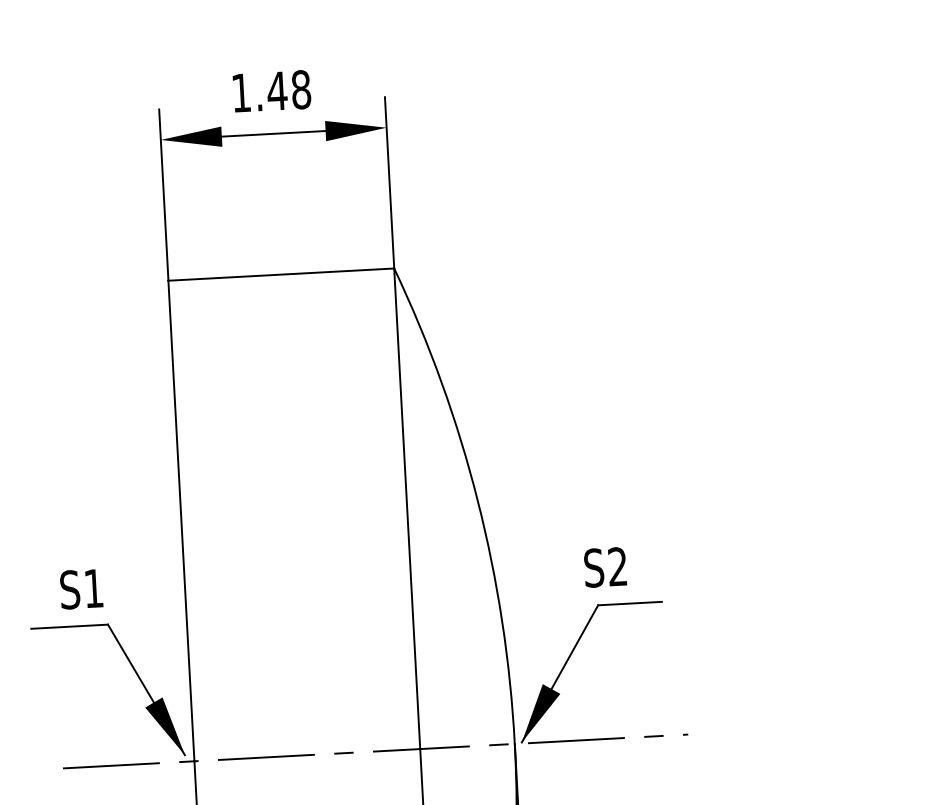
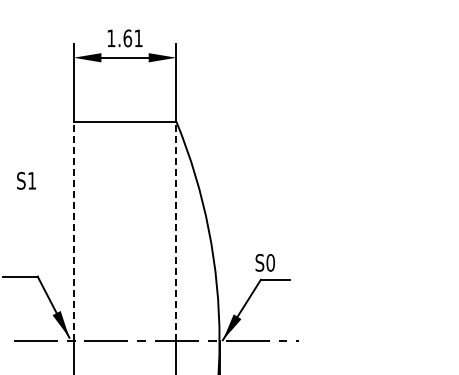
text: (287, 90) -> (132, 38), 1.48 -> 1.61
line: (407, 506) -> (176, 230), solid -> dashed
line: (181, 519) -> (73, 230), solid -> dashed
text: (617, 565) -> (270, 262), S2 -> S0
text: (81, 588) -> (26, 180), moved

